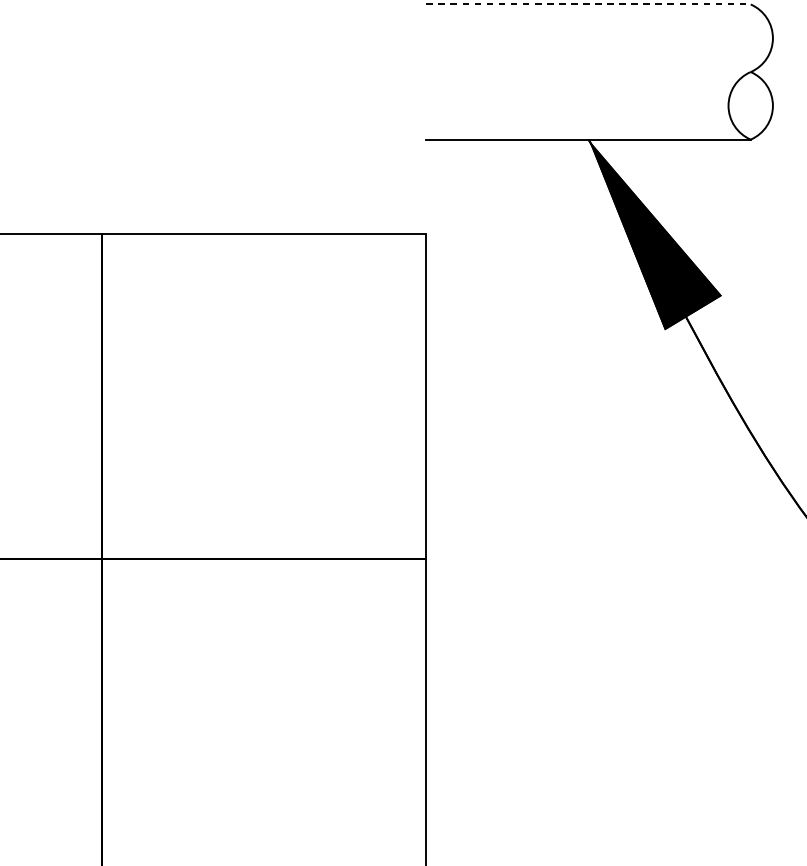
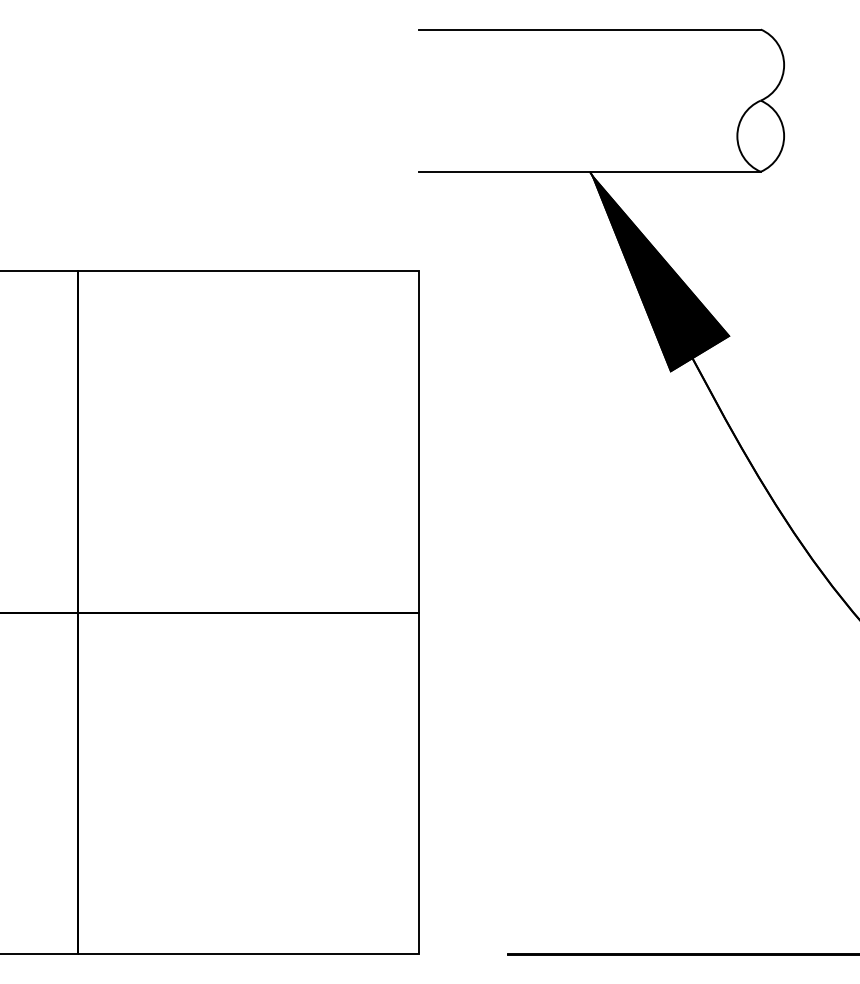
line: (588, 4) -> (589, 29), dashed -> solid

